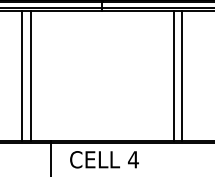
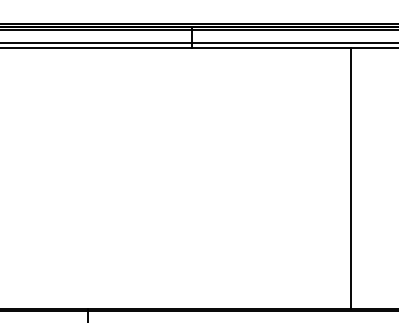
line: (22, 75) -> (32, 177), removed
line: (30, 75) -> (48, 177), removed
line: (173, 75) -> (333, 177), removed

